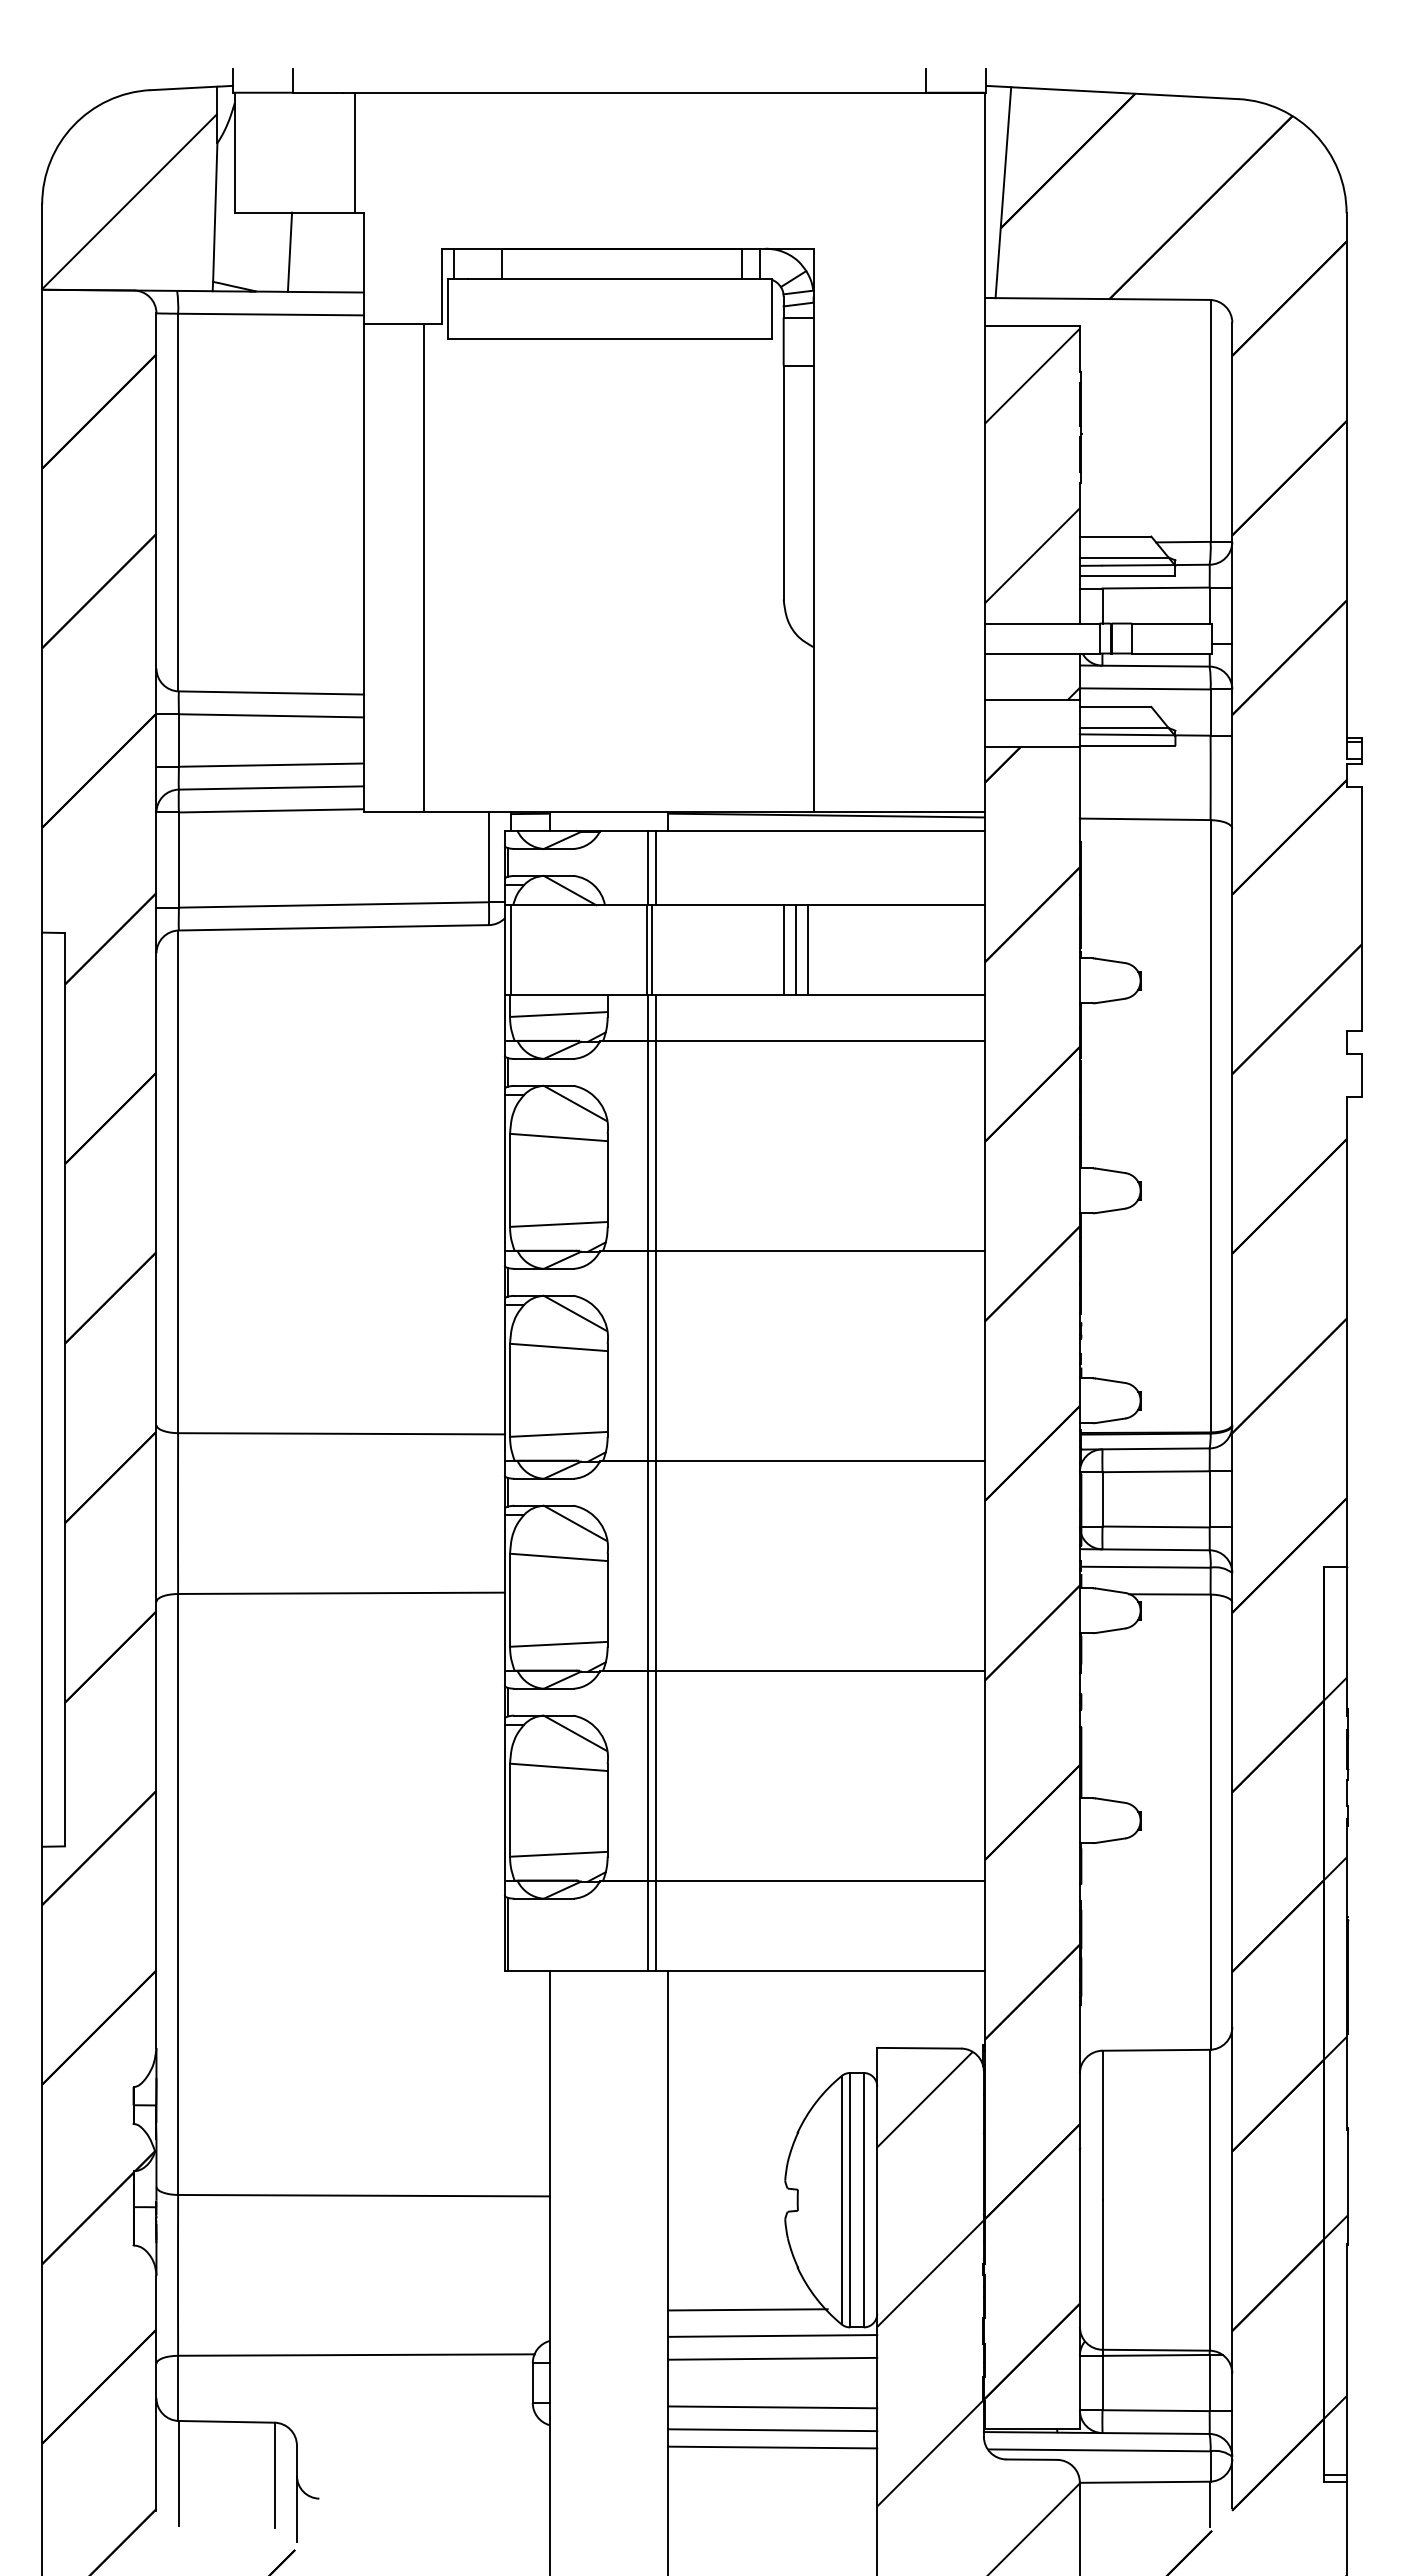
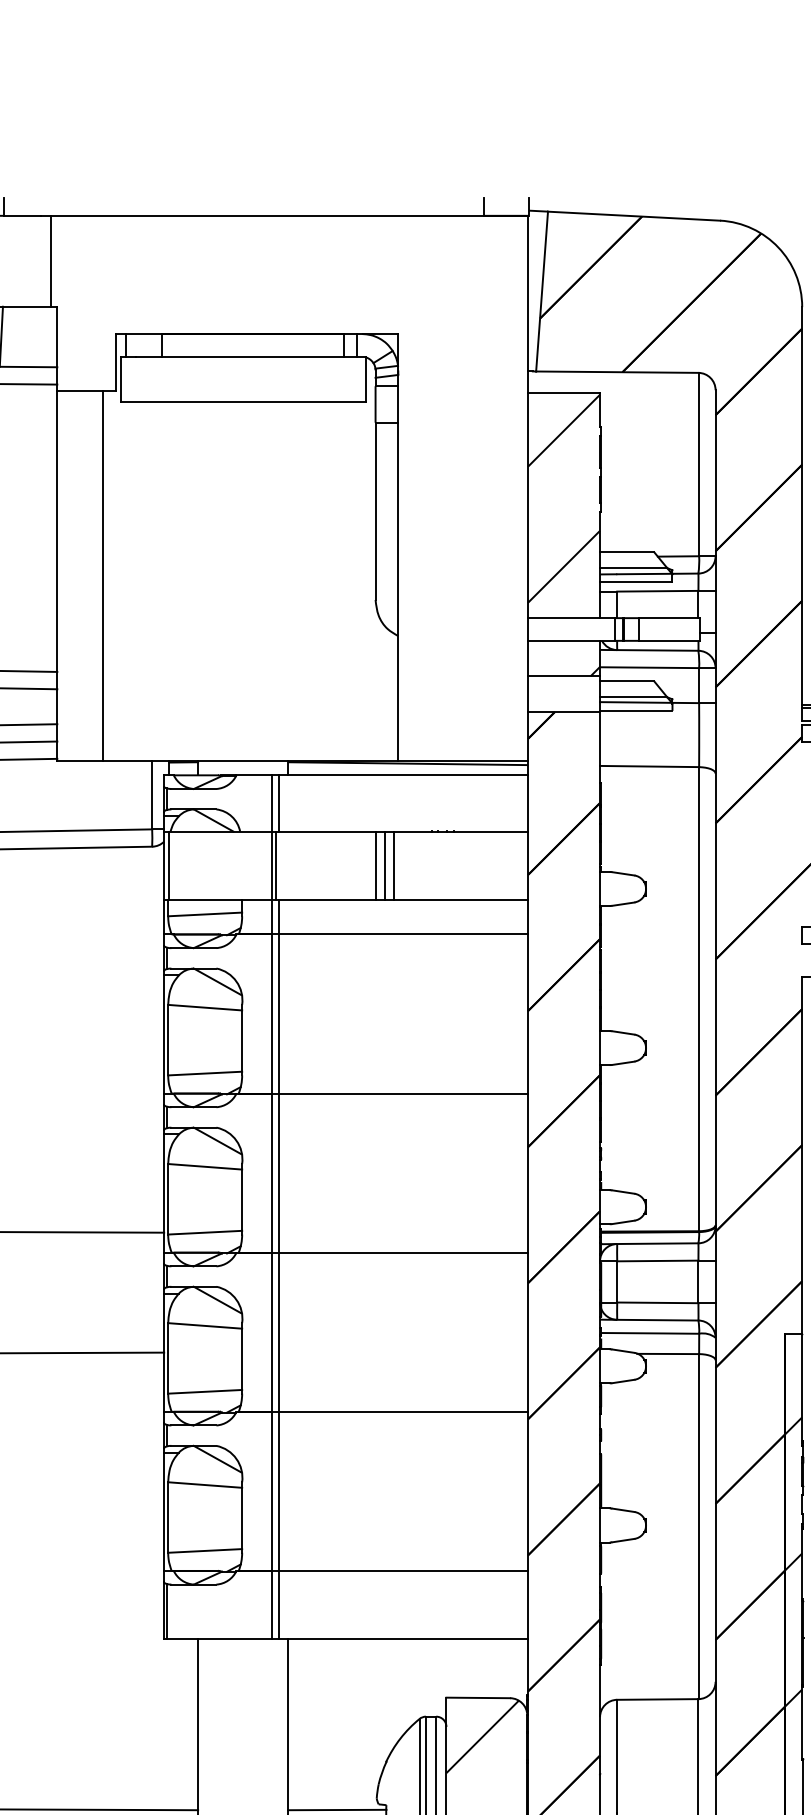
line: (733, 2195) -> (337, 1809), added

